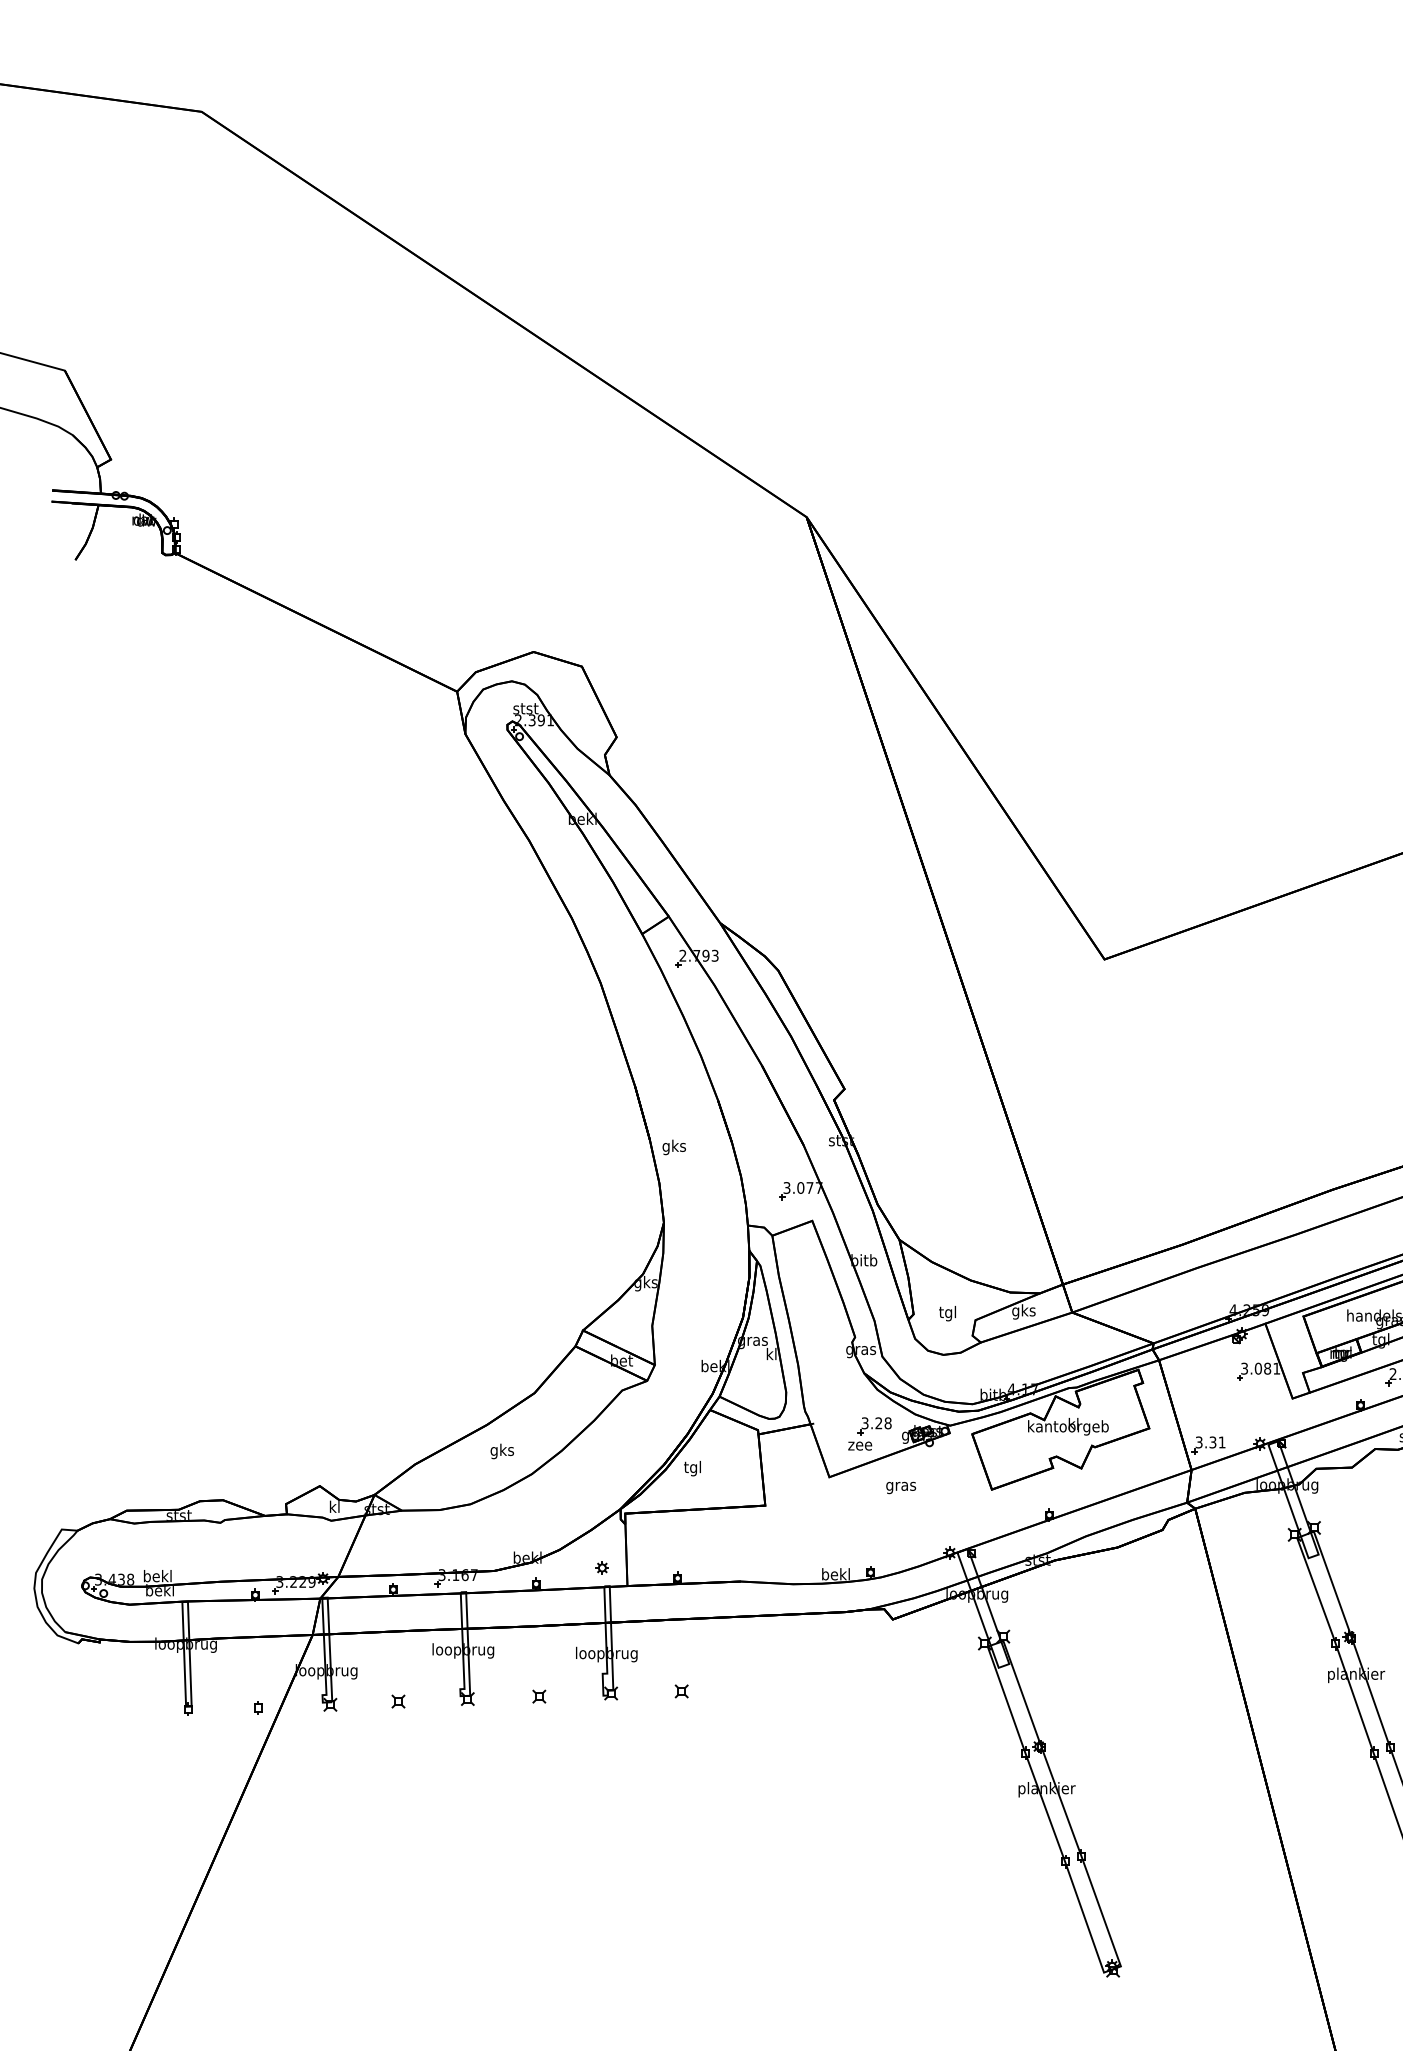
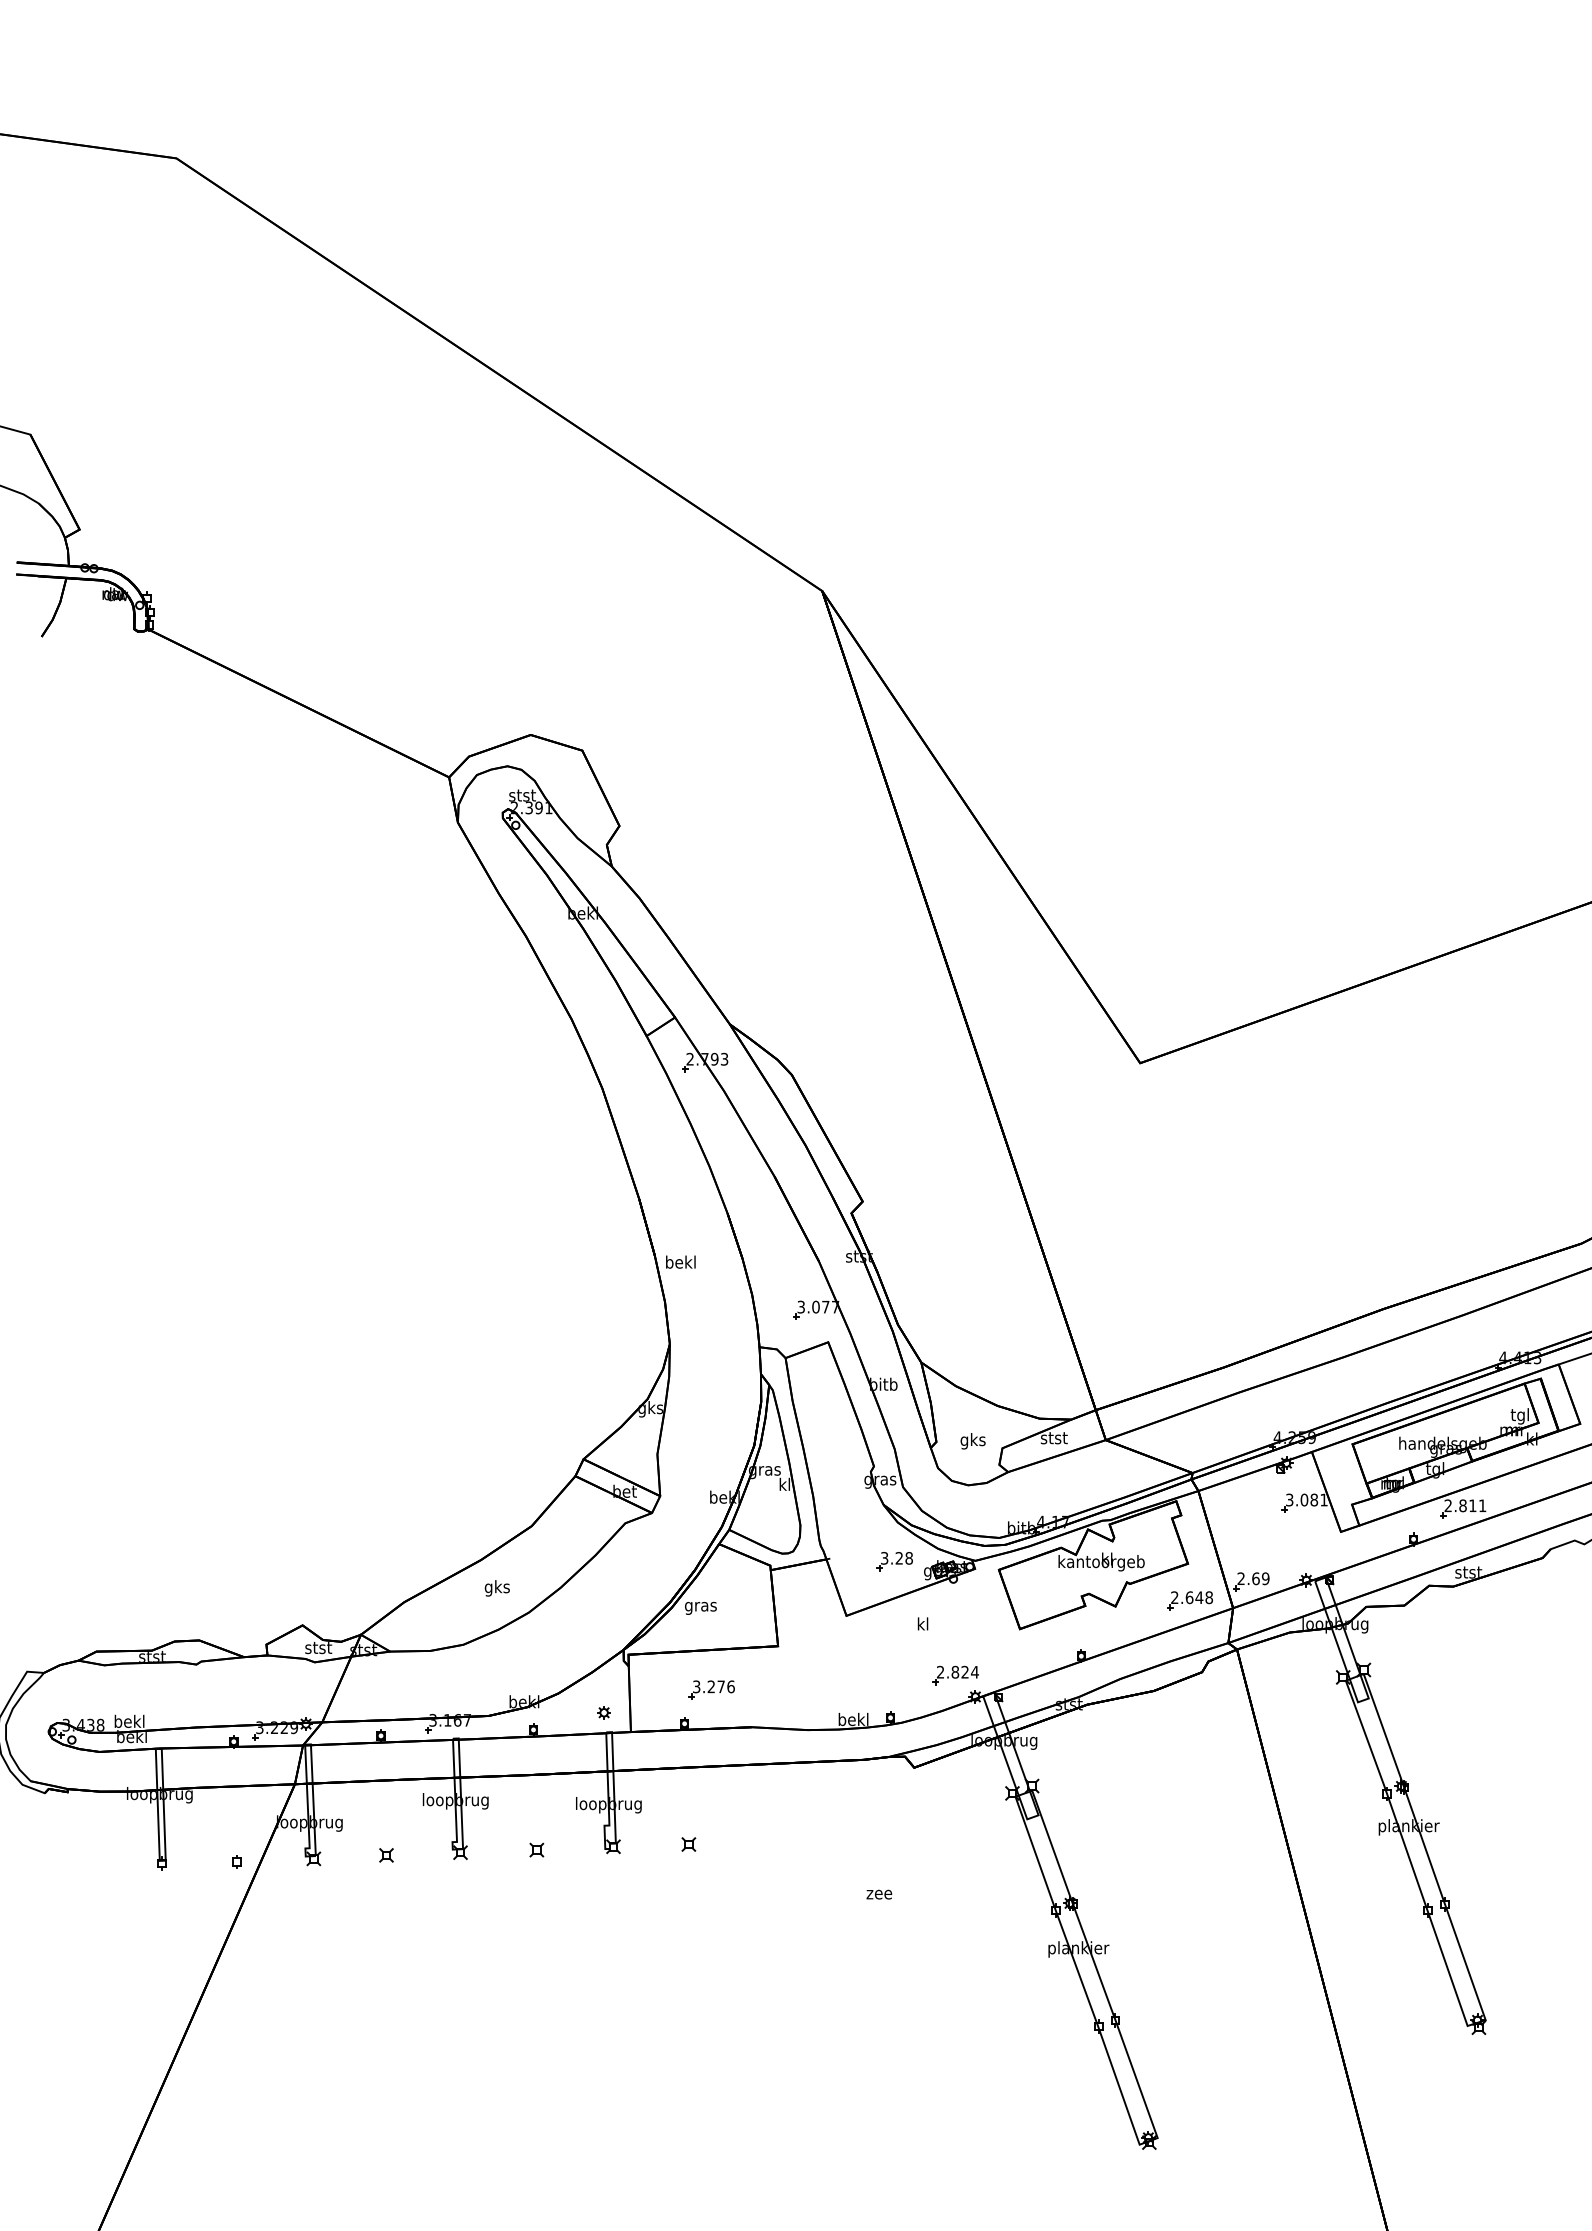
text: (673, 1147) -> (680, 1263), gks -> bekl
text: (1023, 1311) -> (1053, 1439), gks -> stst
text: (947, 1313) -> (972, 1441), tgl -> gks
text: (1210, 1442) -> (1253, 1578), 3.31 -> 2.69
text: (860, 1445) -> (879, 1894), moved
part: (1150, 1462) -> (1189, 1600), added
text: (692, 1468) -> (700, 1606), tgl -> gras
text: (900, 1486) -> (922, 1625), gras -> kl
text: (334, 1506) -> (318, 1647), kl -> stst
part: (931, 1533) -> (955, 1675), added
part: (702, 1546) -> (711, 1689), added

